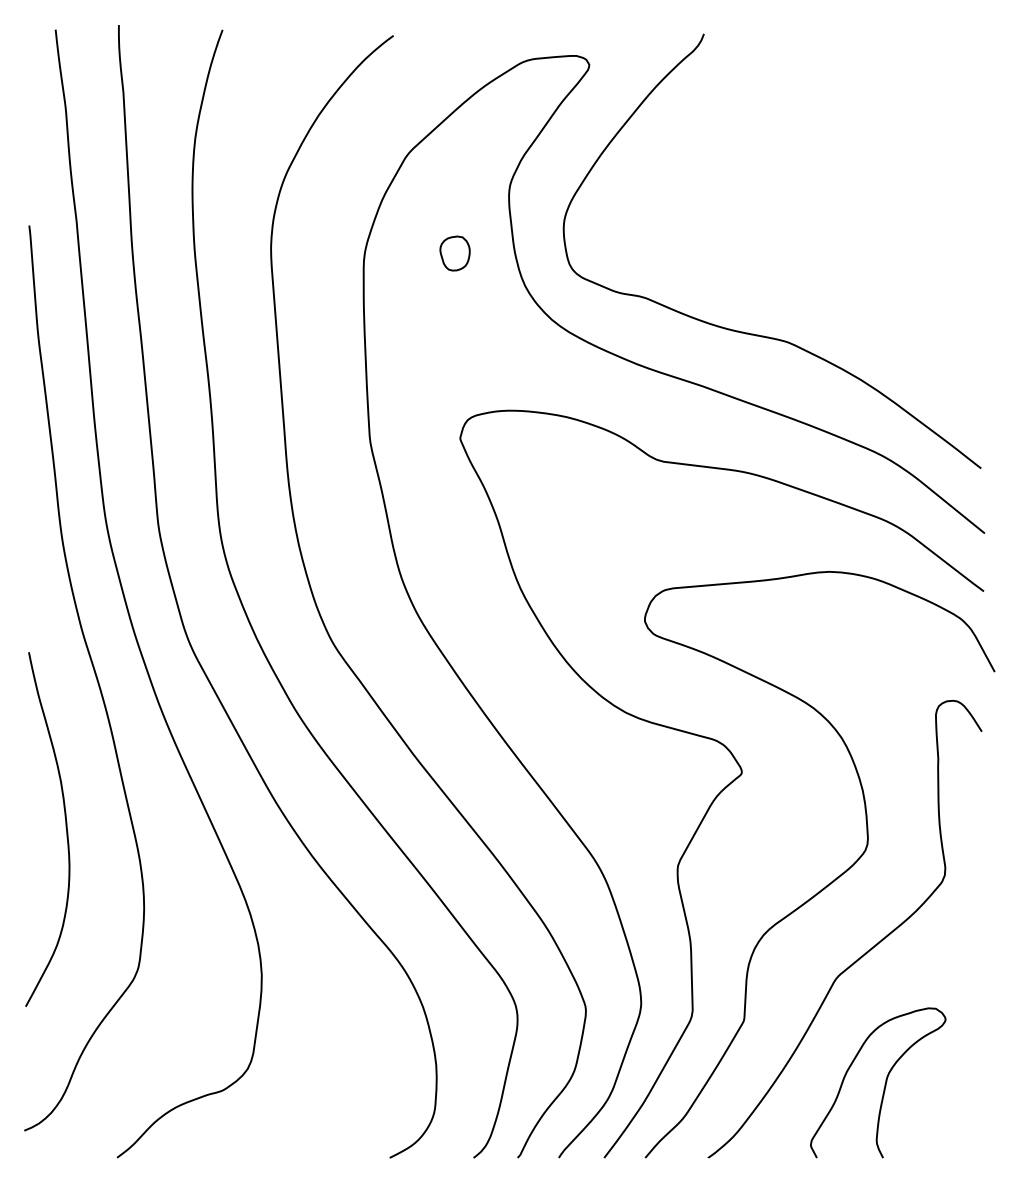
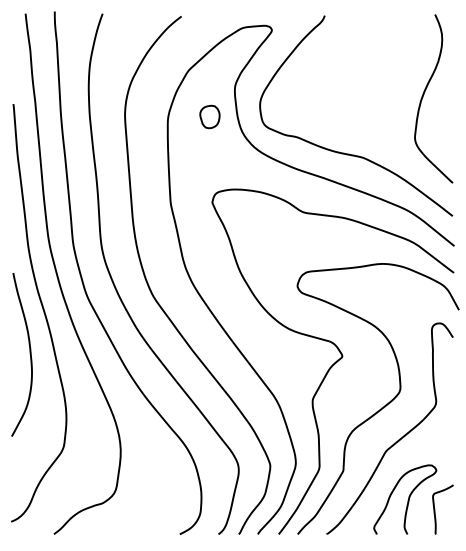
curve: (919, 204) -> (424, 94), added
part: (454, 252) -> (209, 116), size x1.43
curve: (64, 828) -> (29, 354), moved
curve: (943, 1104) -> (435, 509), added

